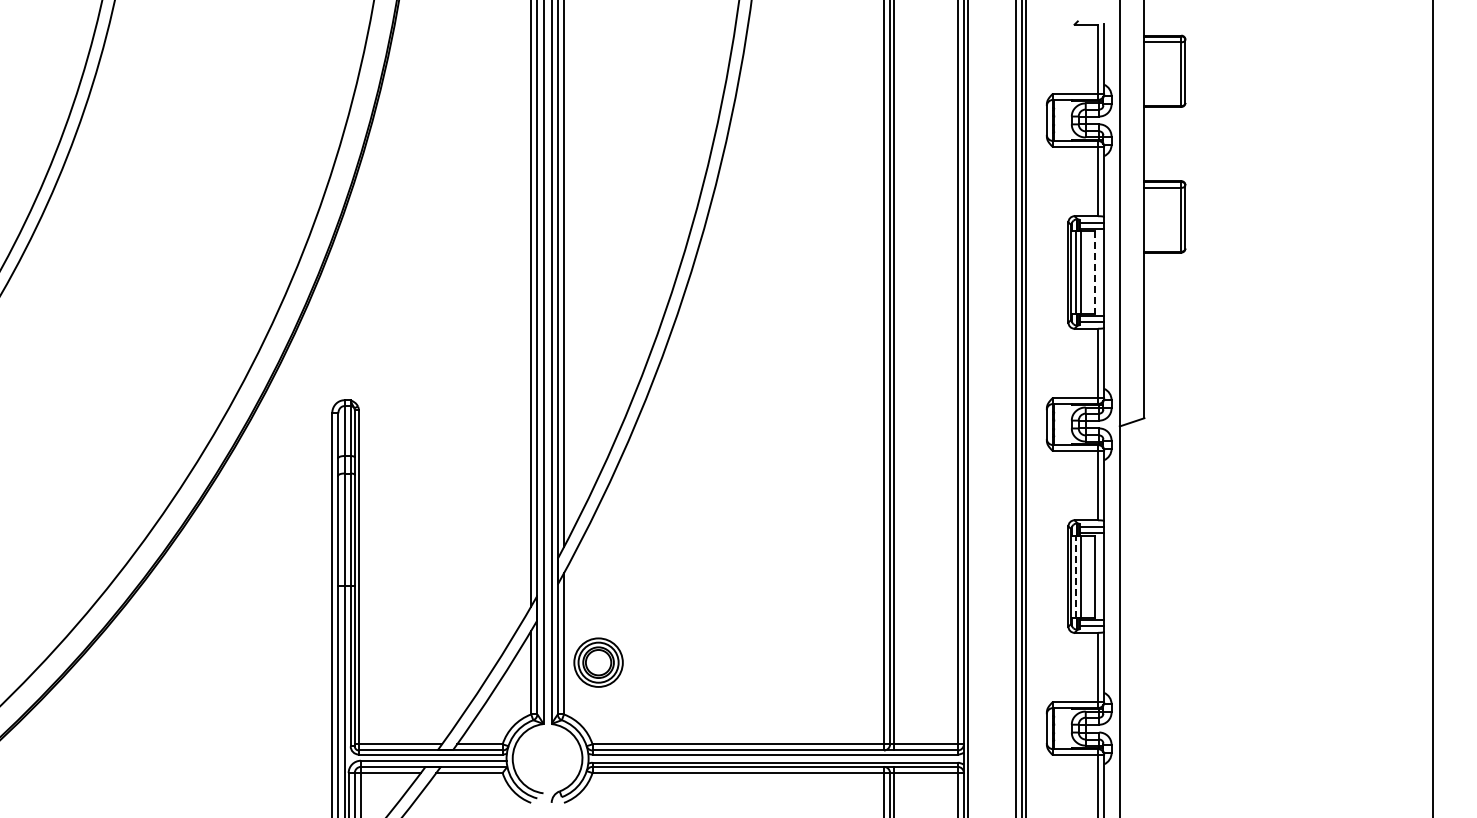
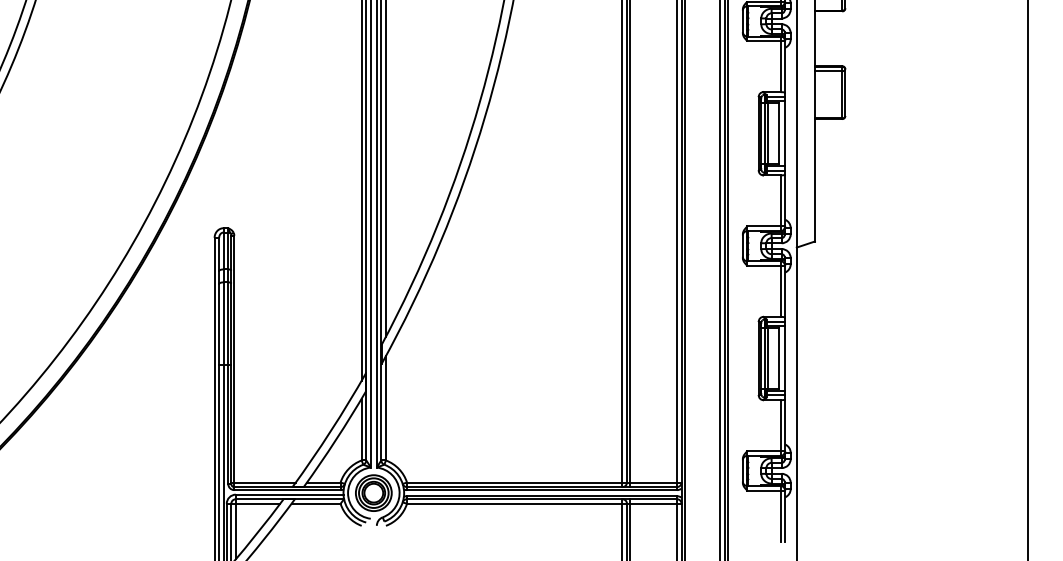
line: (1095, 272) -> (778, 133), dashed -> solid
line: (1076, 576) -> (764, 358), dashed -> solid
part: (598, 662) -> (373, 493), moved

